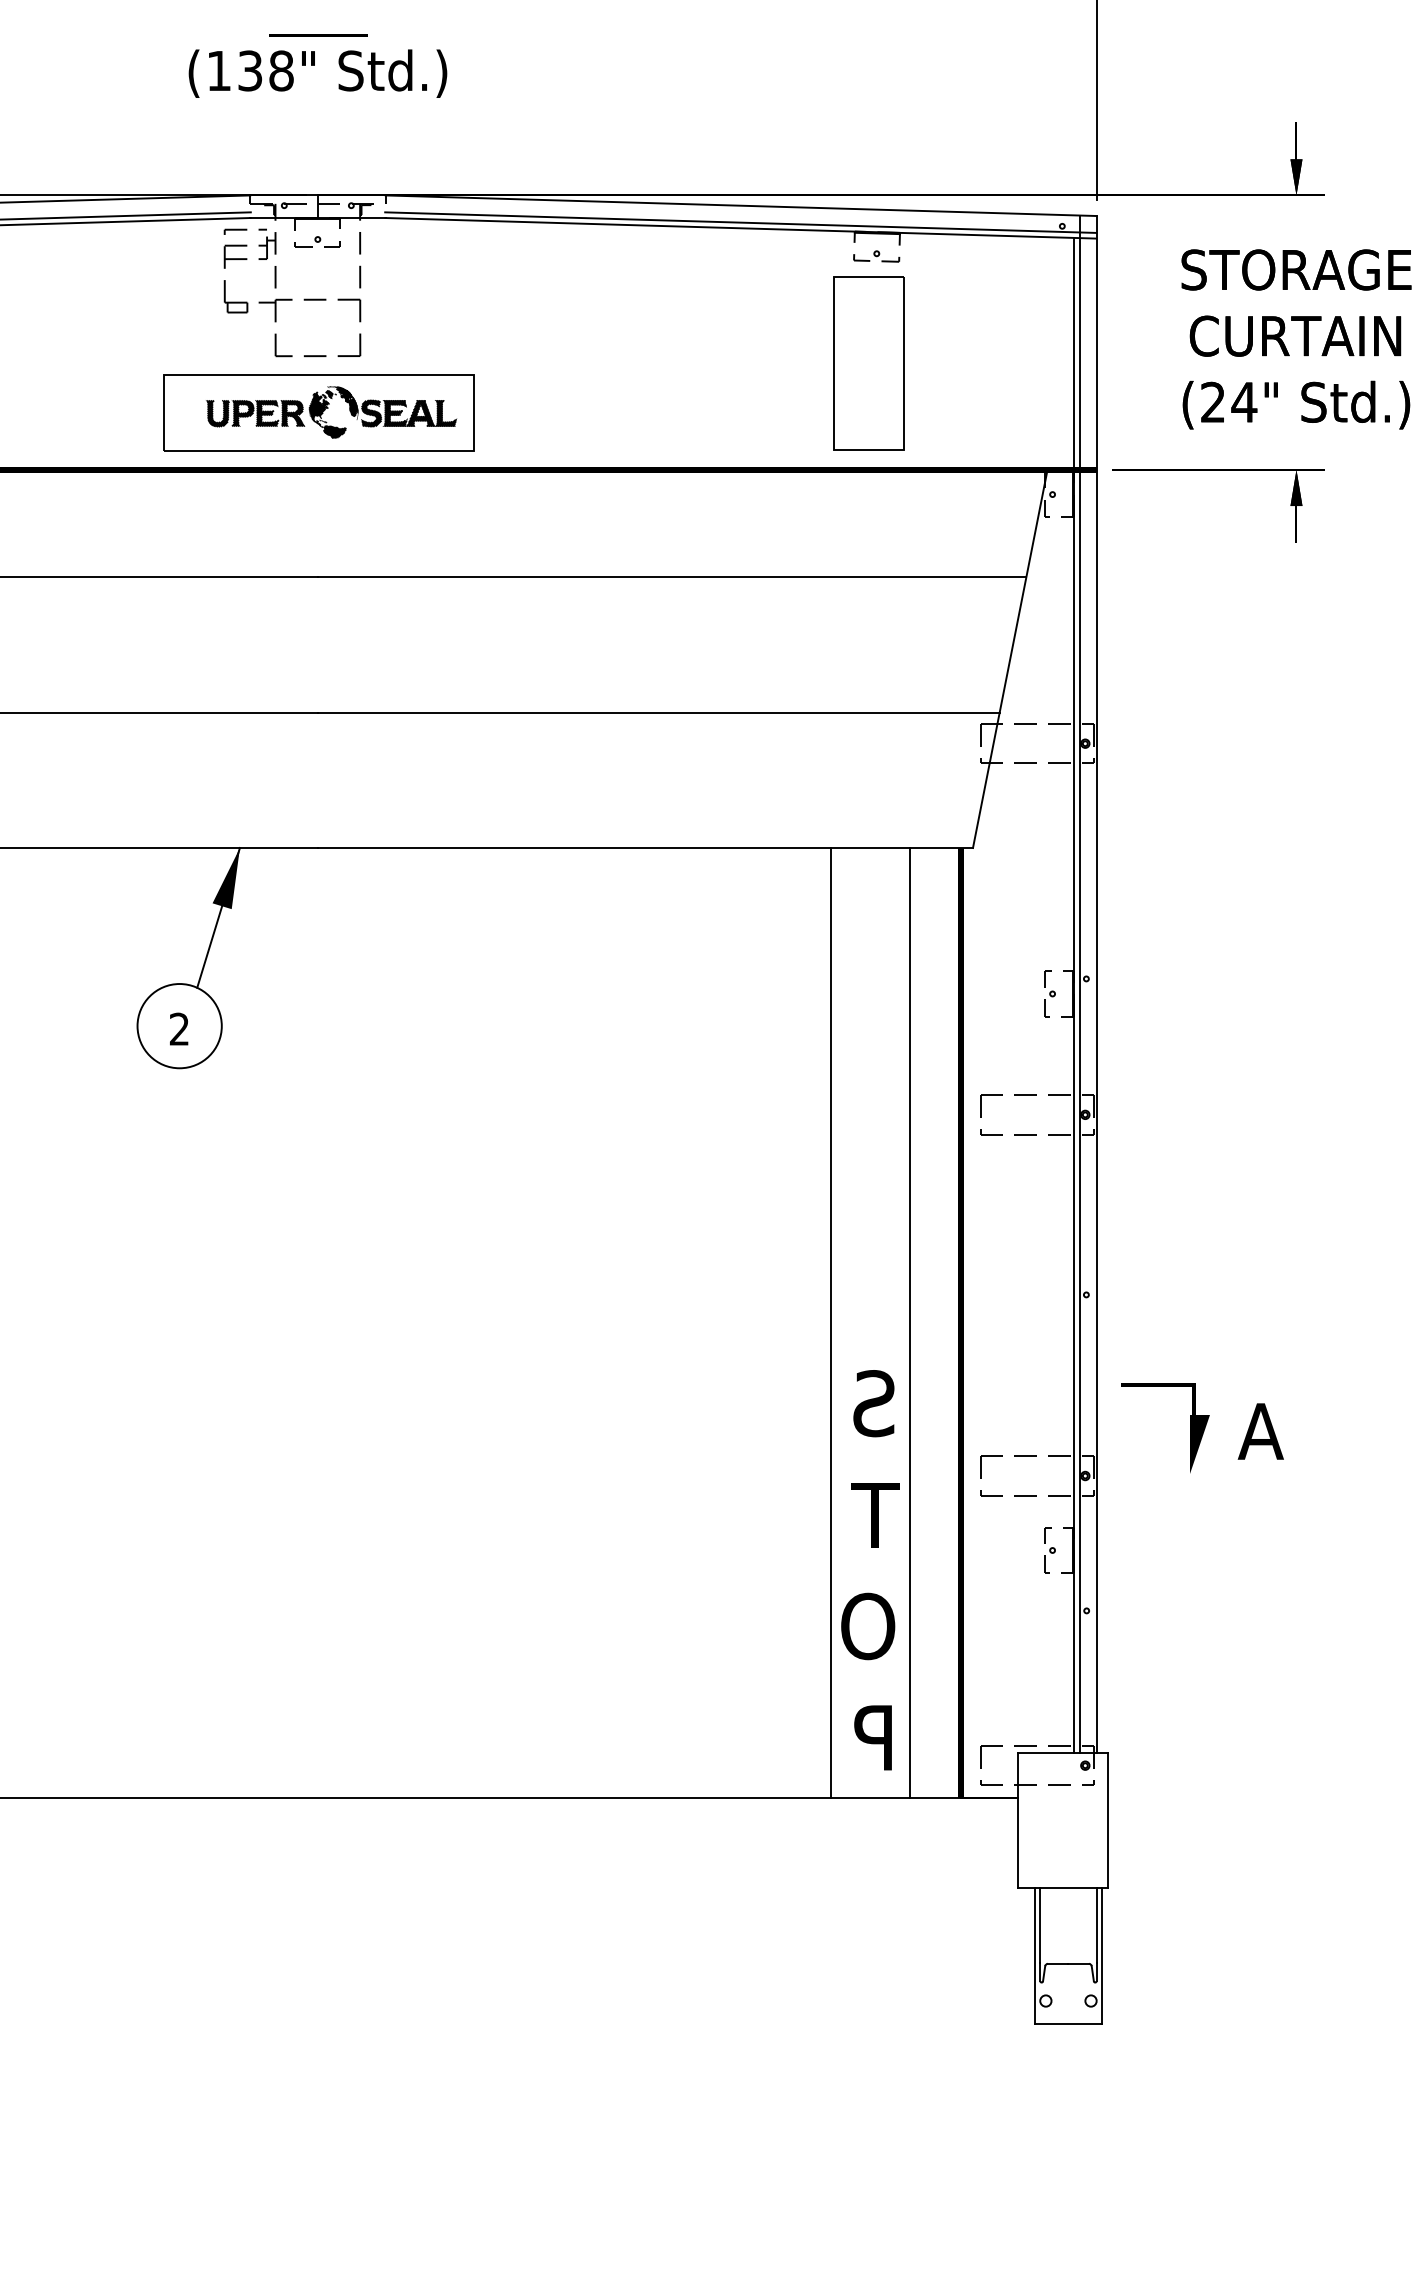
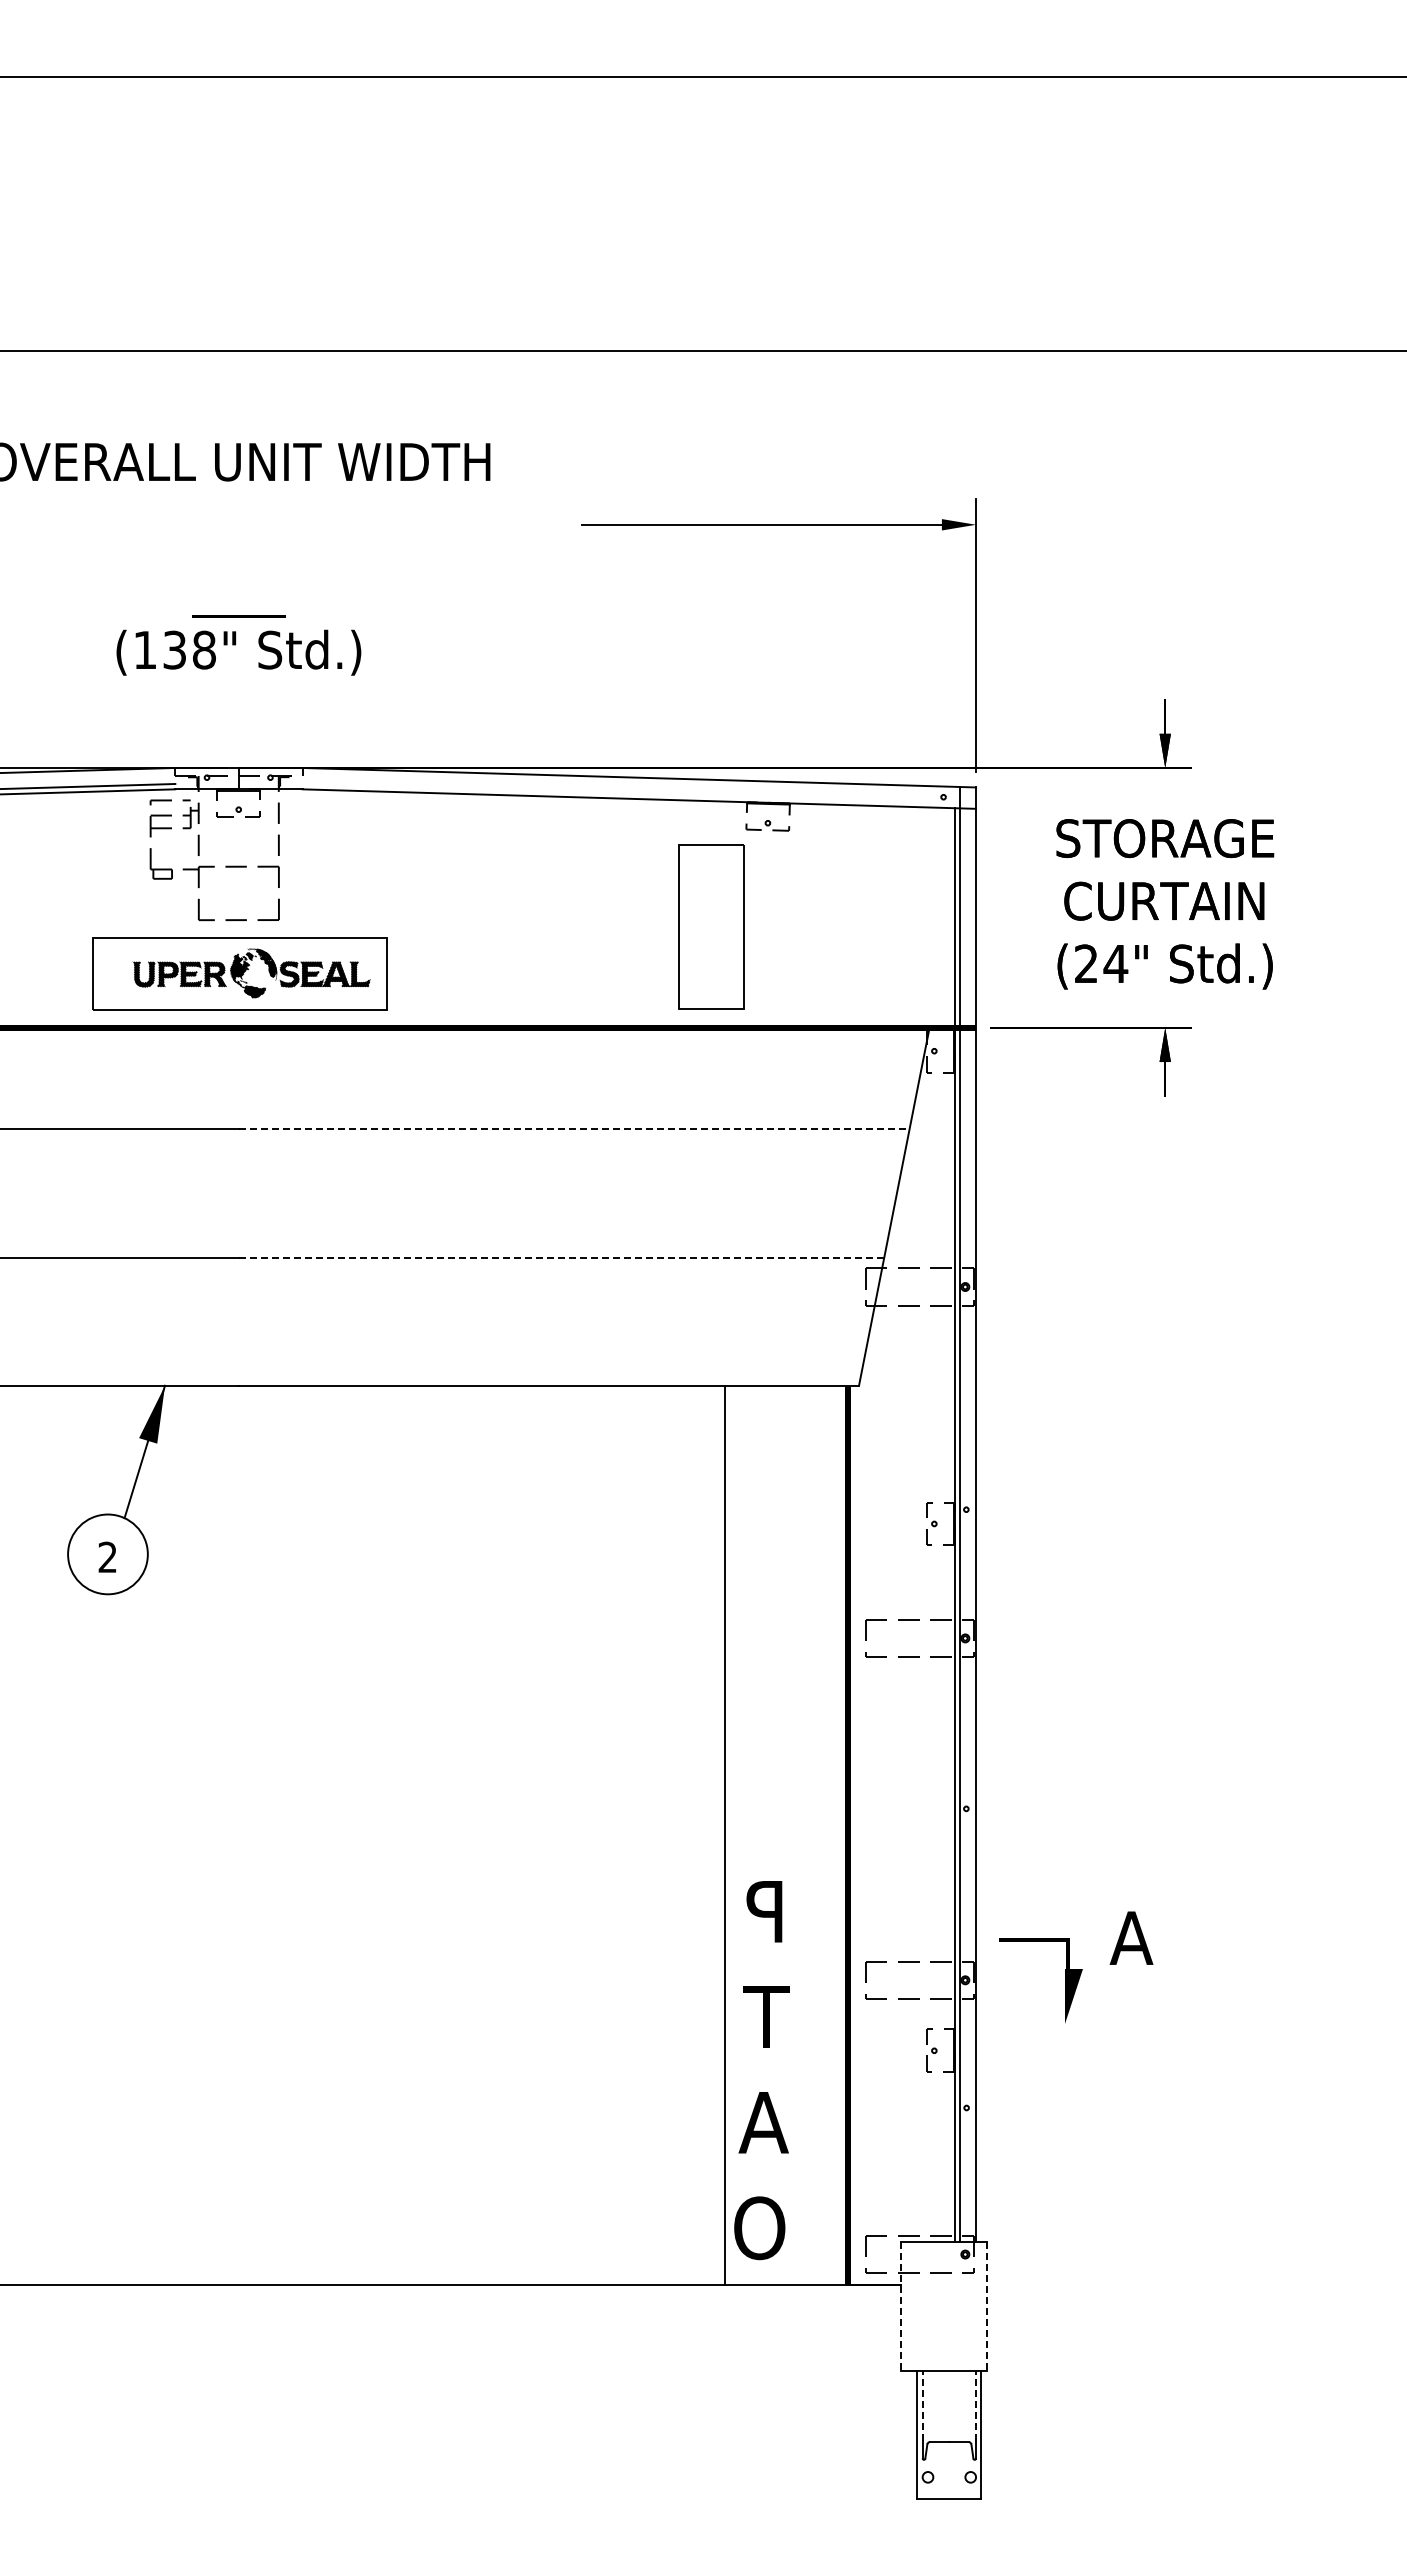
line: (740, 222) -> (638, 793), removed
part: (868, 362) -> (711, 926), moved
line: (672, 577) -> (574, 1129), solid -> dashed
line: (658, 712) -> (561, 1257), solid -> dashed
line: (910, 1323) -> (799, 1835), removed
text: (873, 1403) -> (764, 1911), S -> P
part: (1191, 1427) -> (1065, 1980), moved
text: (870, 1626) -> (761, 2122), O -> A
text: (867, 1738) -> (759, 2228), P -> O
line: (1017, 1820) -> (901, 2306), solid -> dashed
line: (1107, 1820) -> (986, 2306), solid -> dashed
line: (1040, 1925) -> (922, 2405), solid -> dashed
line: (1097, 1925) -> (976, 2405), solid -> dashed

